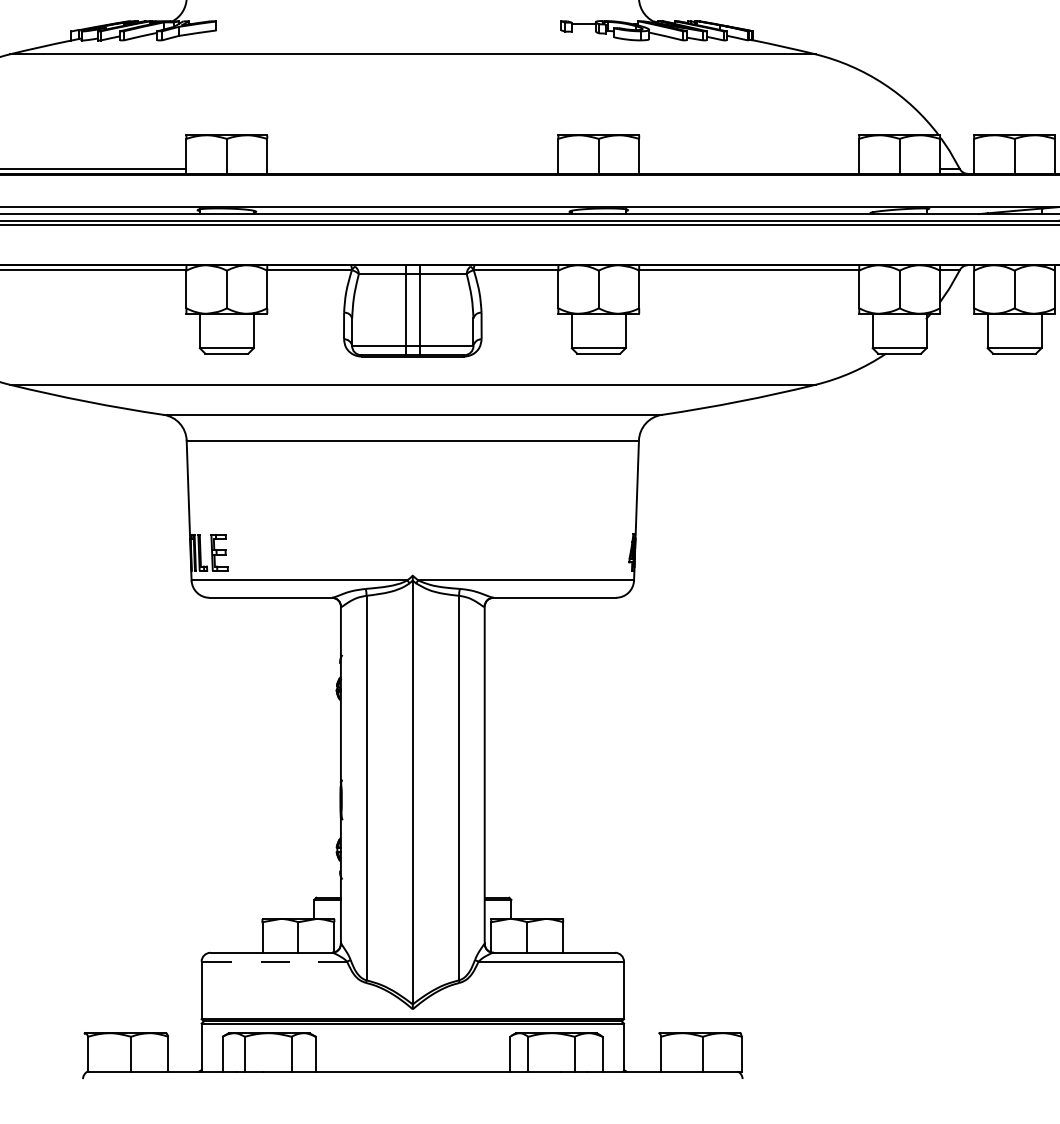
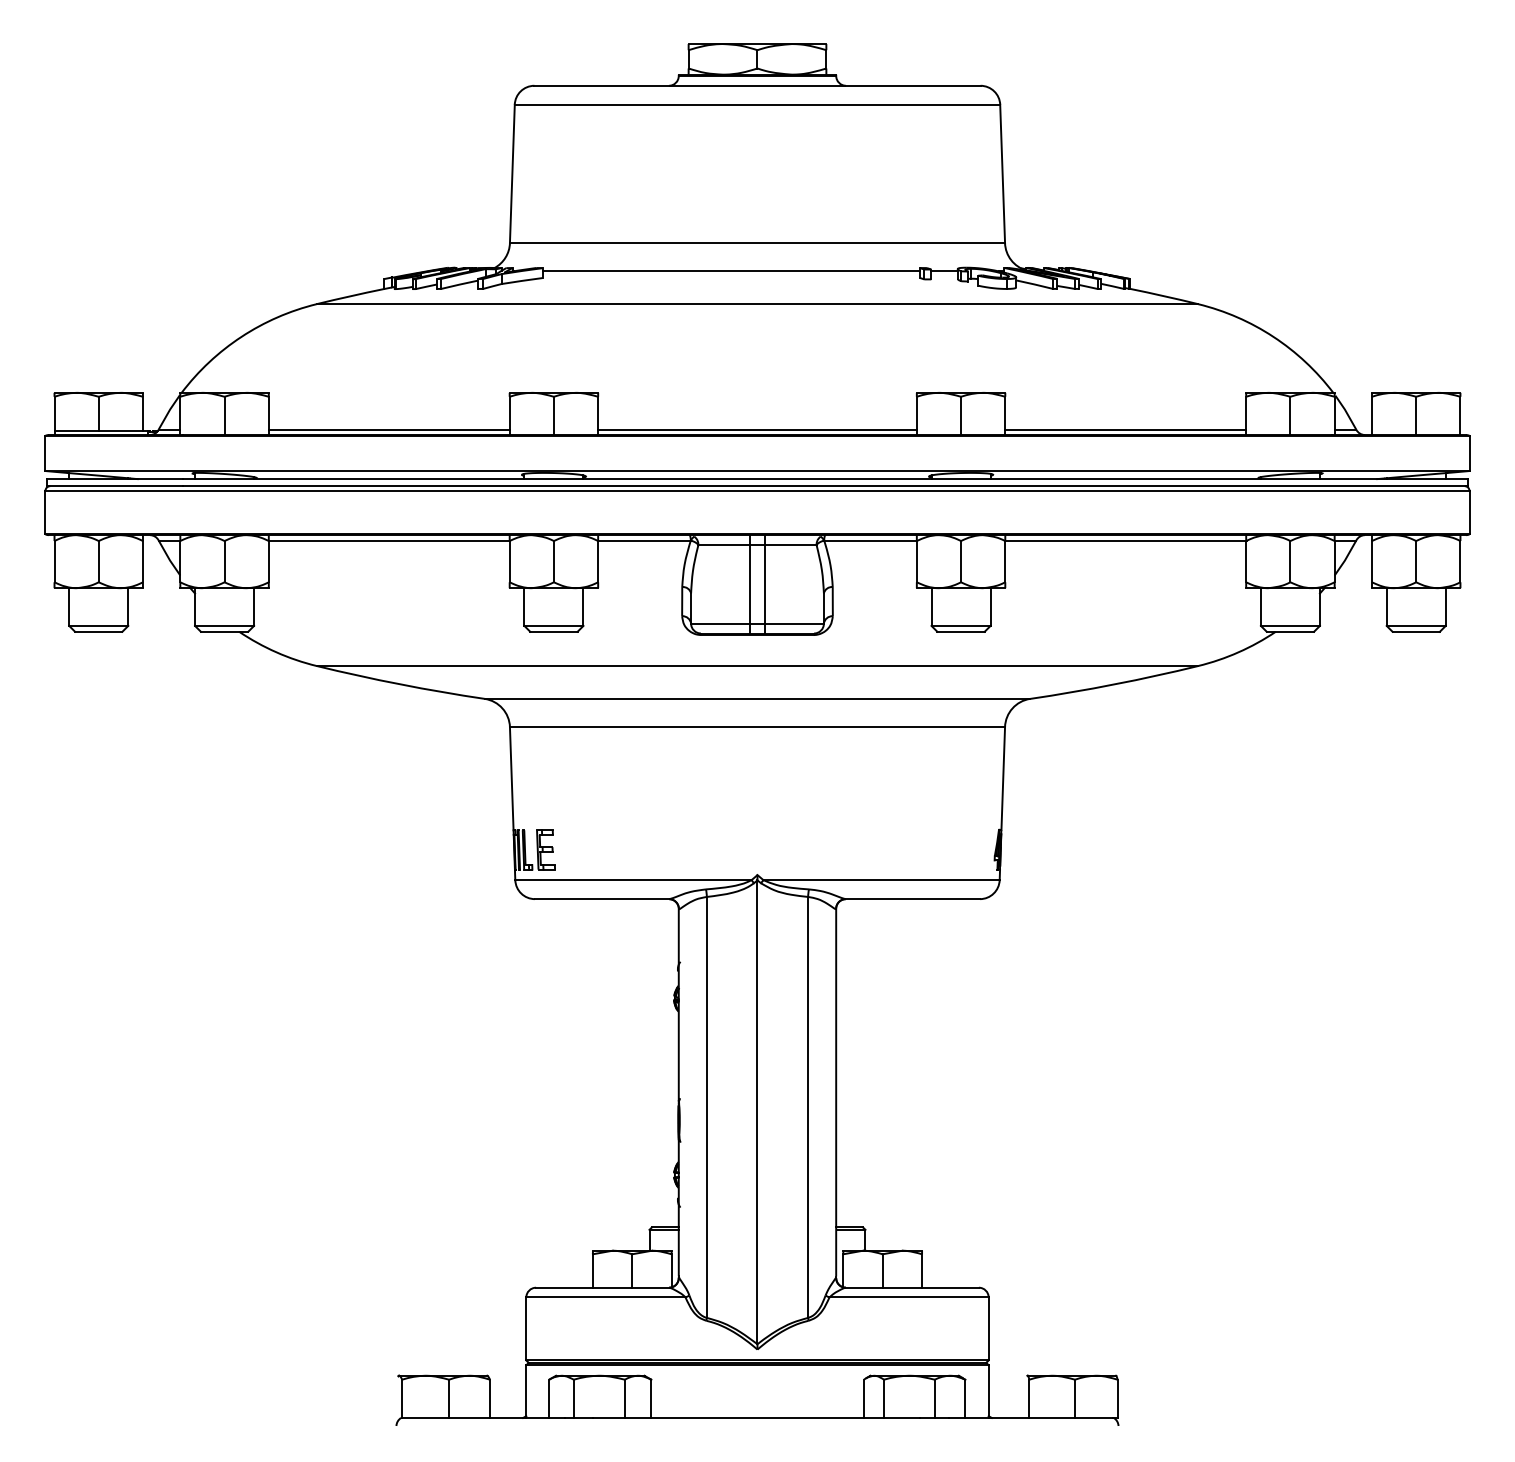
line: (388, 24) -> (730, 271), added
line: (412, 168) -> (757, 429), added
line: (748, 168) -> (1125, 429), added
line: (273, 961) -> (605, 1297), dashed -> solid

